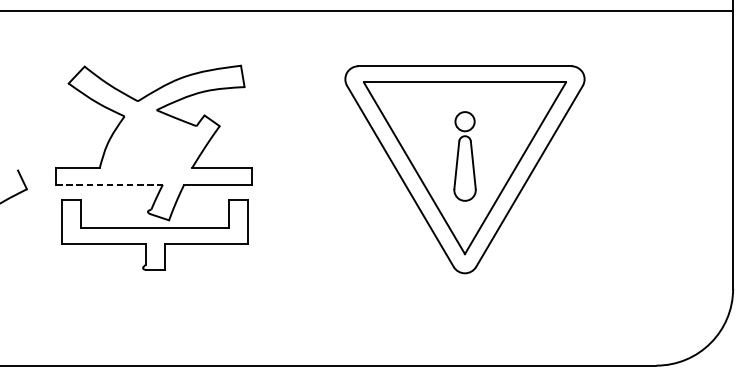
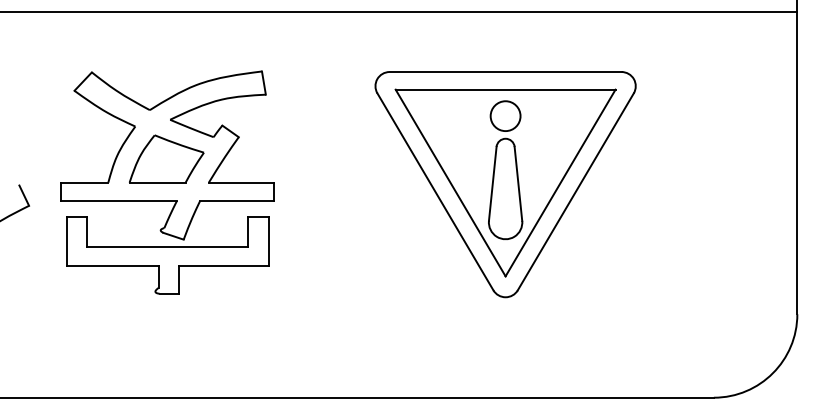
part: (153, 145) -> (166, 158), added
part: (464, 155) -> (505, 169), size x1.43
line: (109, 184) -> (118, 200), dashed -> solid

